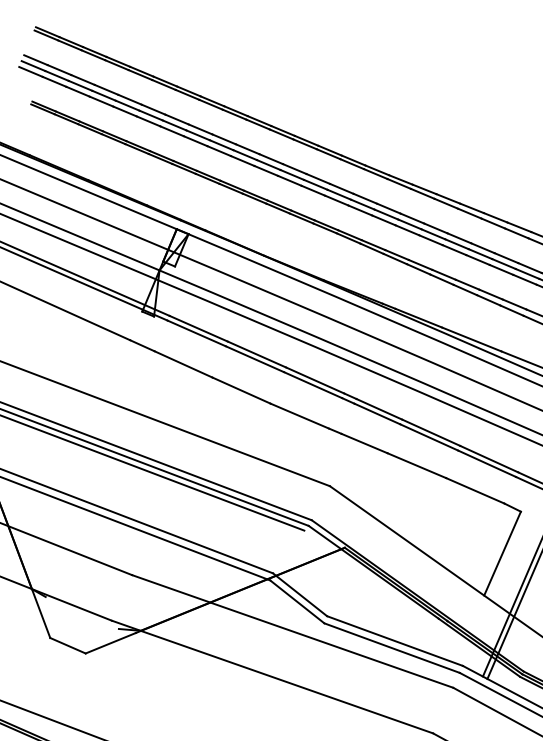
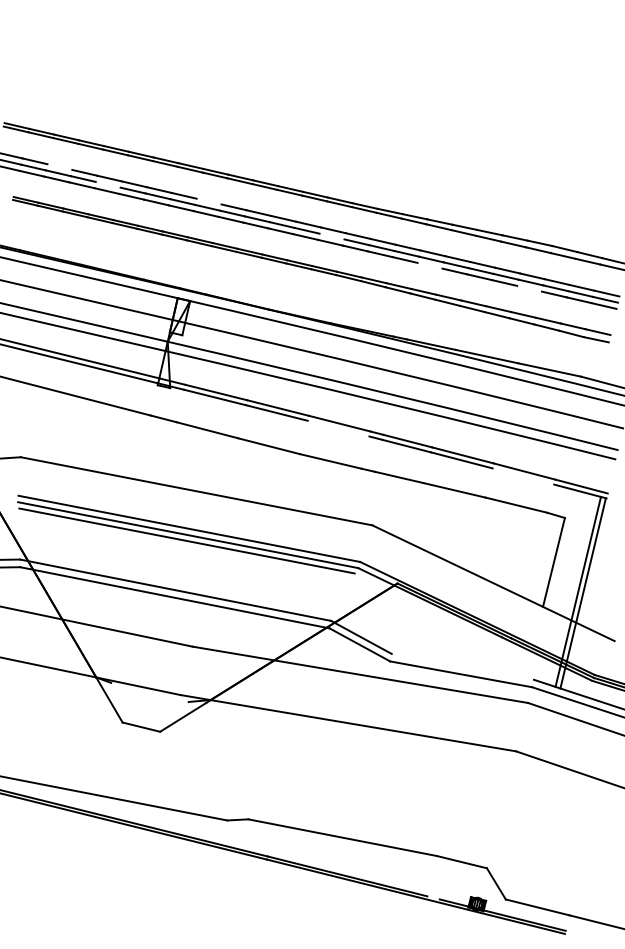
line: (82, 79) -> (59, 166), removed
line: (126, 105) -> (107, 184), removed
line: (223, 139) -> (208, 201), removed
line: (338, 194) -> (331, 236), removed
line: (430, 239) -> (429, 265), removed
line: (525, 279) -> (529, 288), removed
line: (313, 384) -> (338, 428), removed
line: (487, 463) -> (523, 476), removed
line: (394, 640) -> (462, 666), removed

